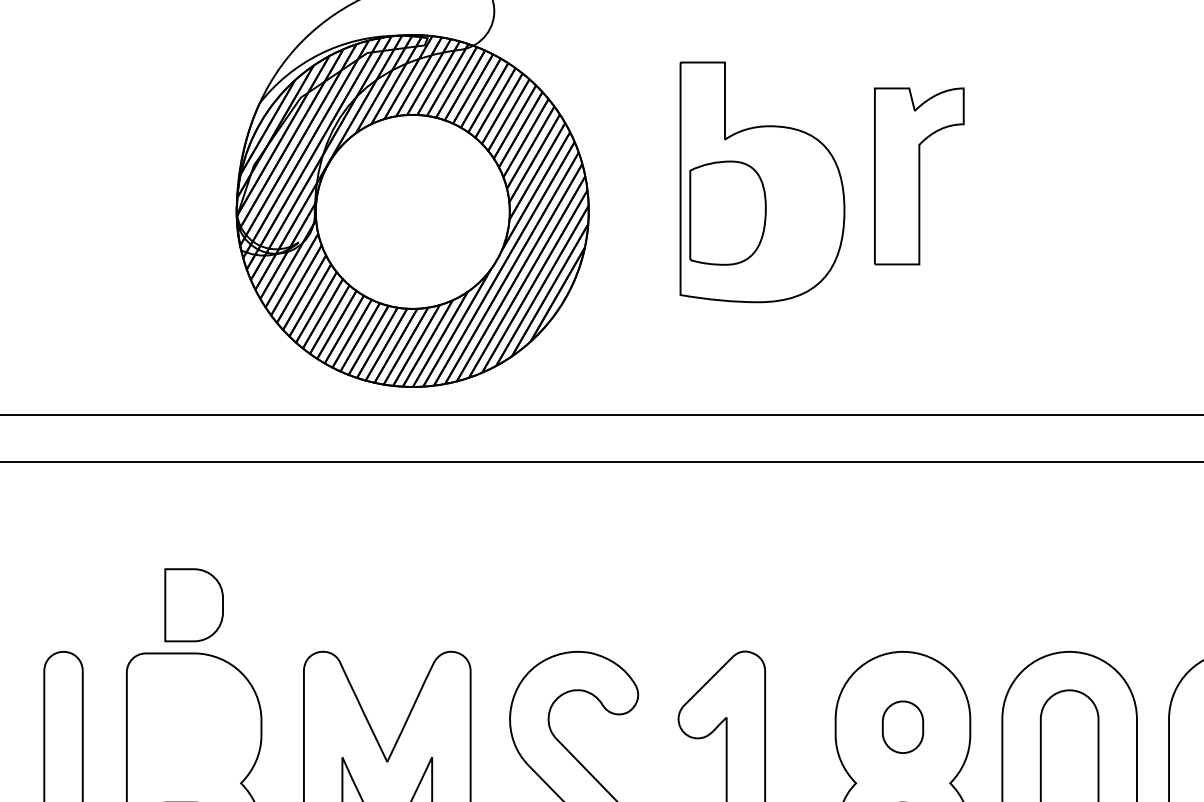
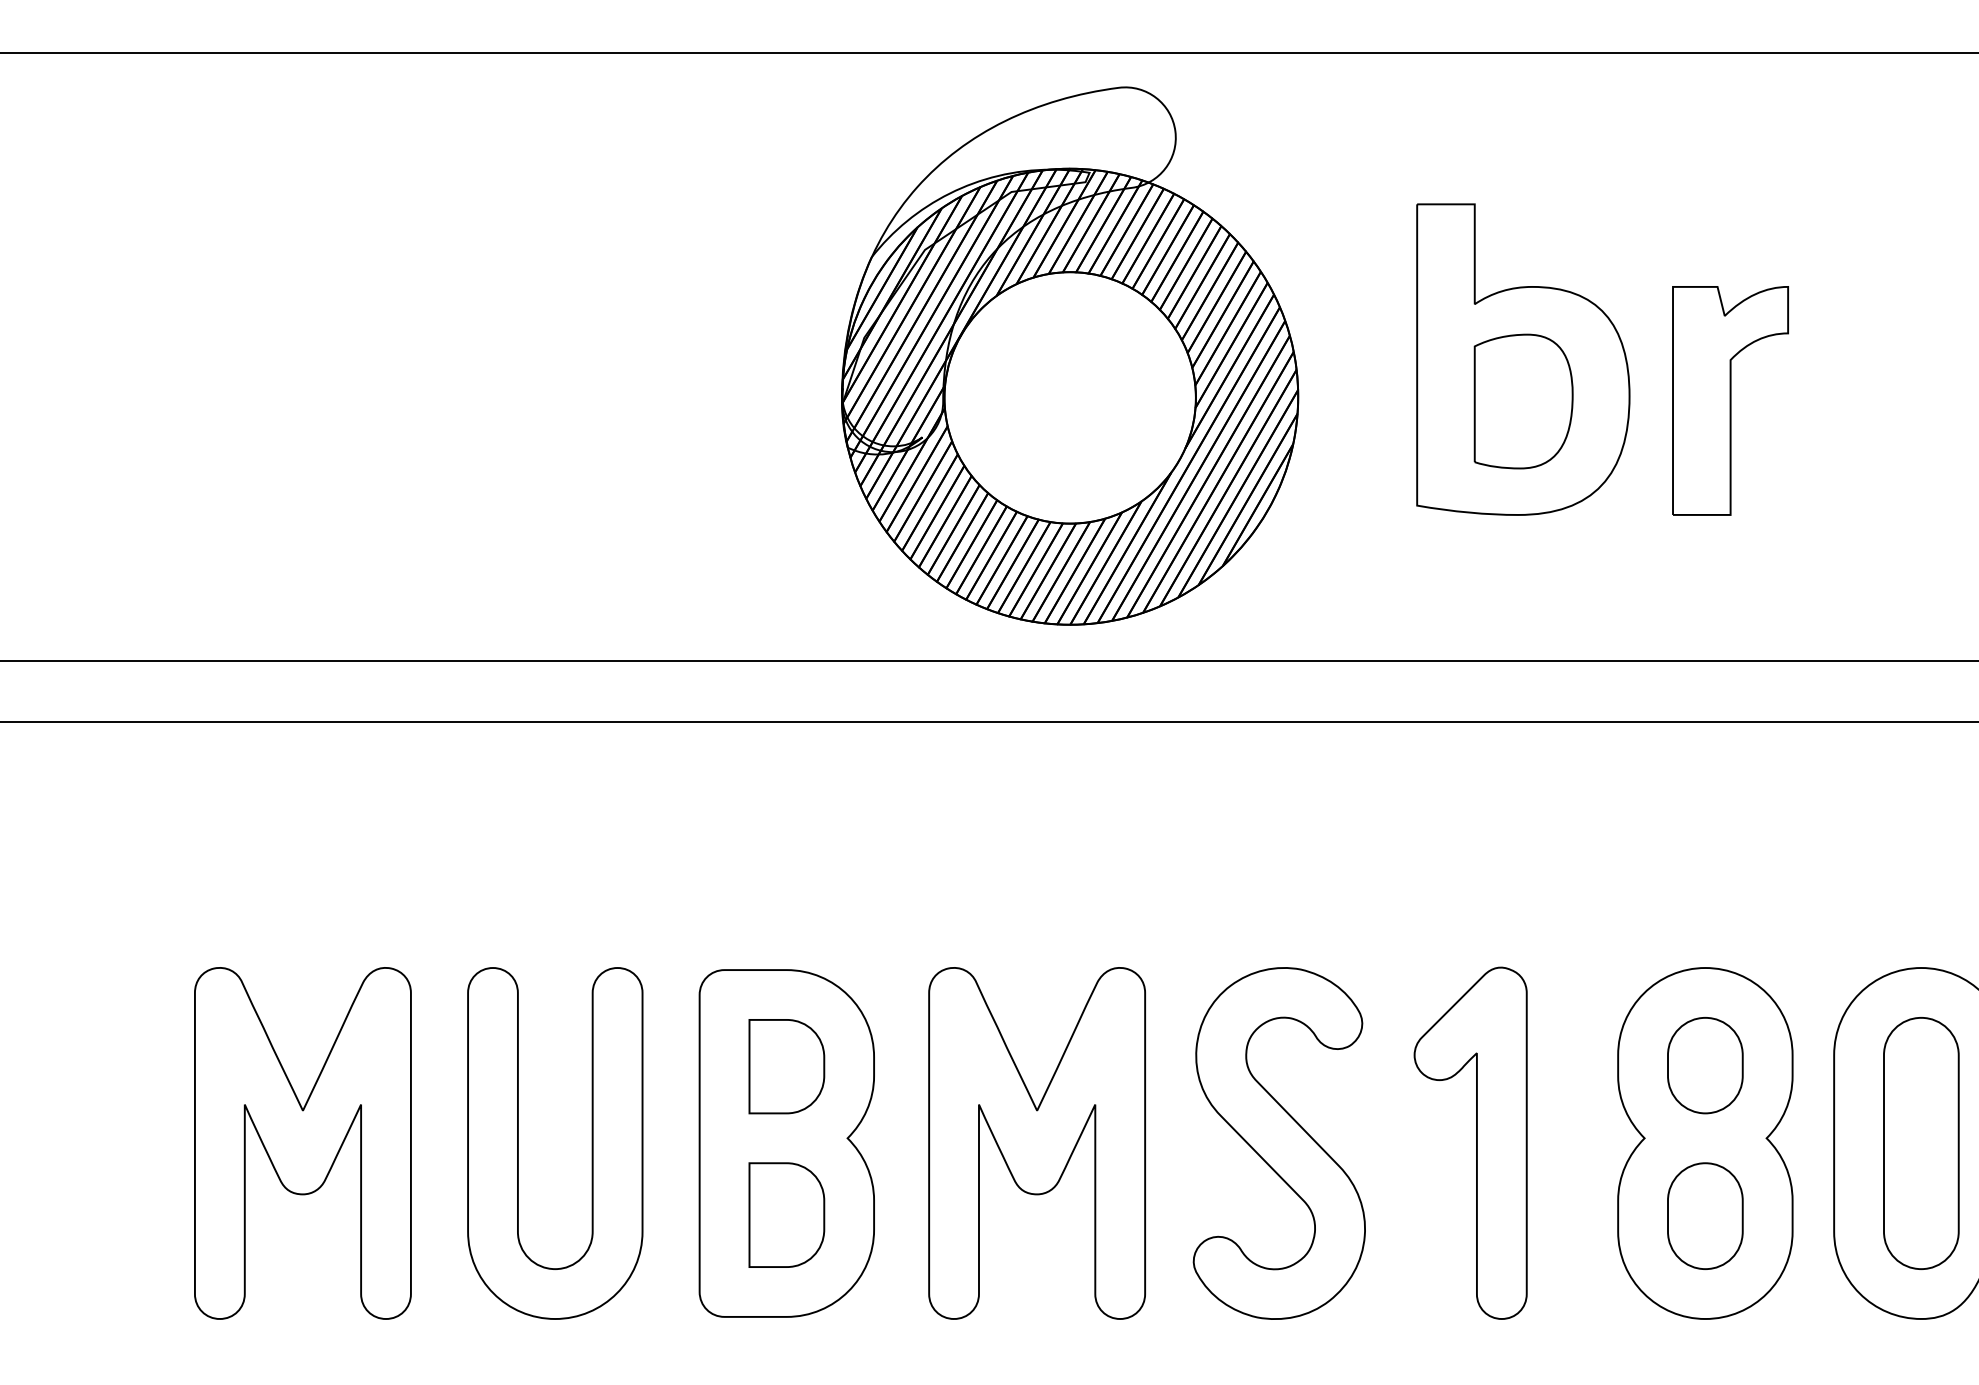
part: (919, 176) -> (1730, 400), moved
part: (727, 213) -> (1523, 401), moved
part: (193, 605) -> (786, 1066), moved
part: (903, 727) -> (1705, 1065), size x1.43

